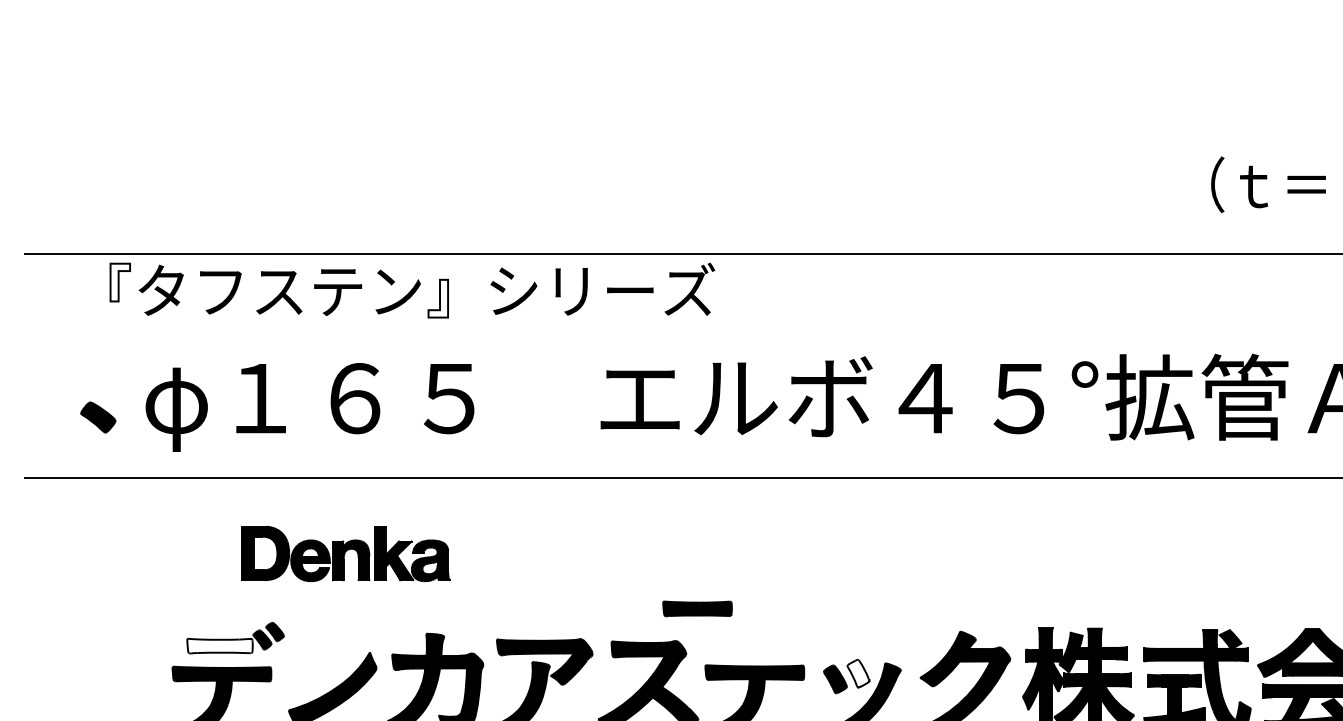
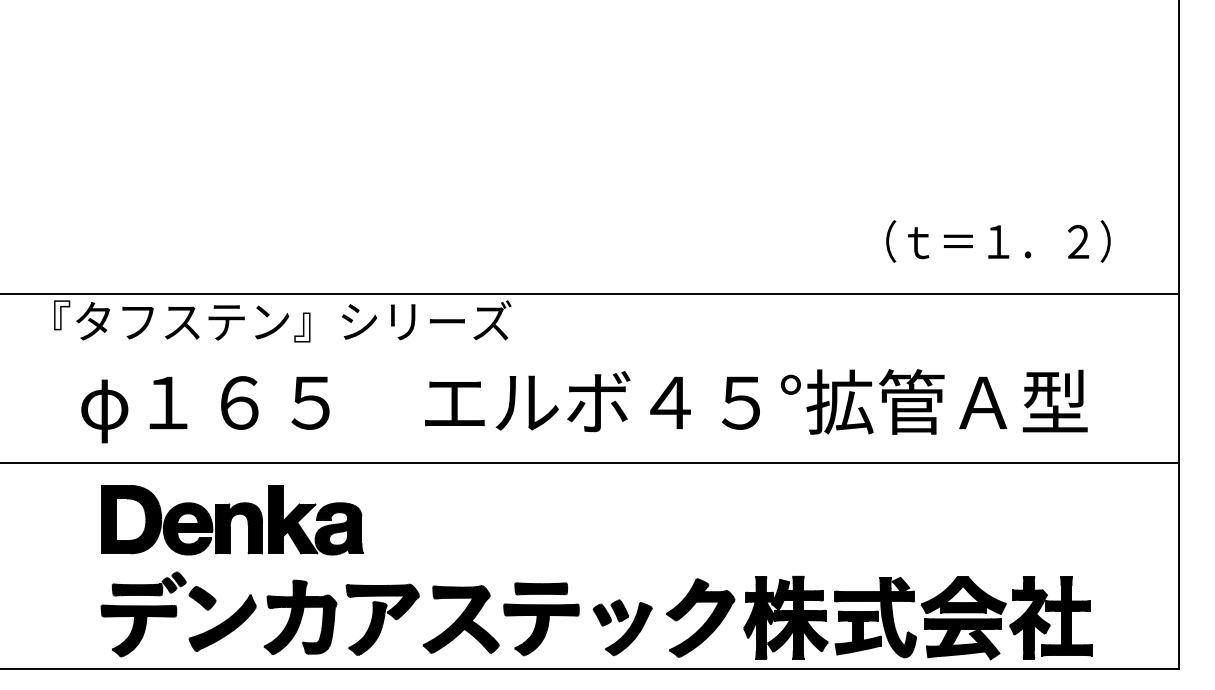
part: (98, 417) -> (202, 598), moved
part: (345, 554) -> (232, 520), size x1.67
part: (697, 608) -> (541, 588), moved
fill: (220, 645) -> (137, 589), added
fill: (858, 673) -> (619, 610), added

